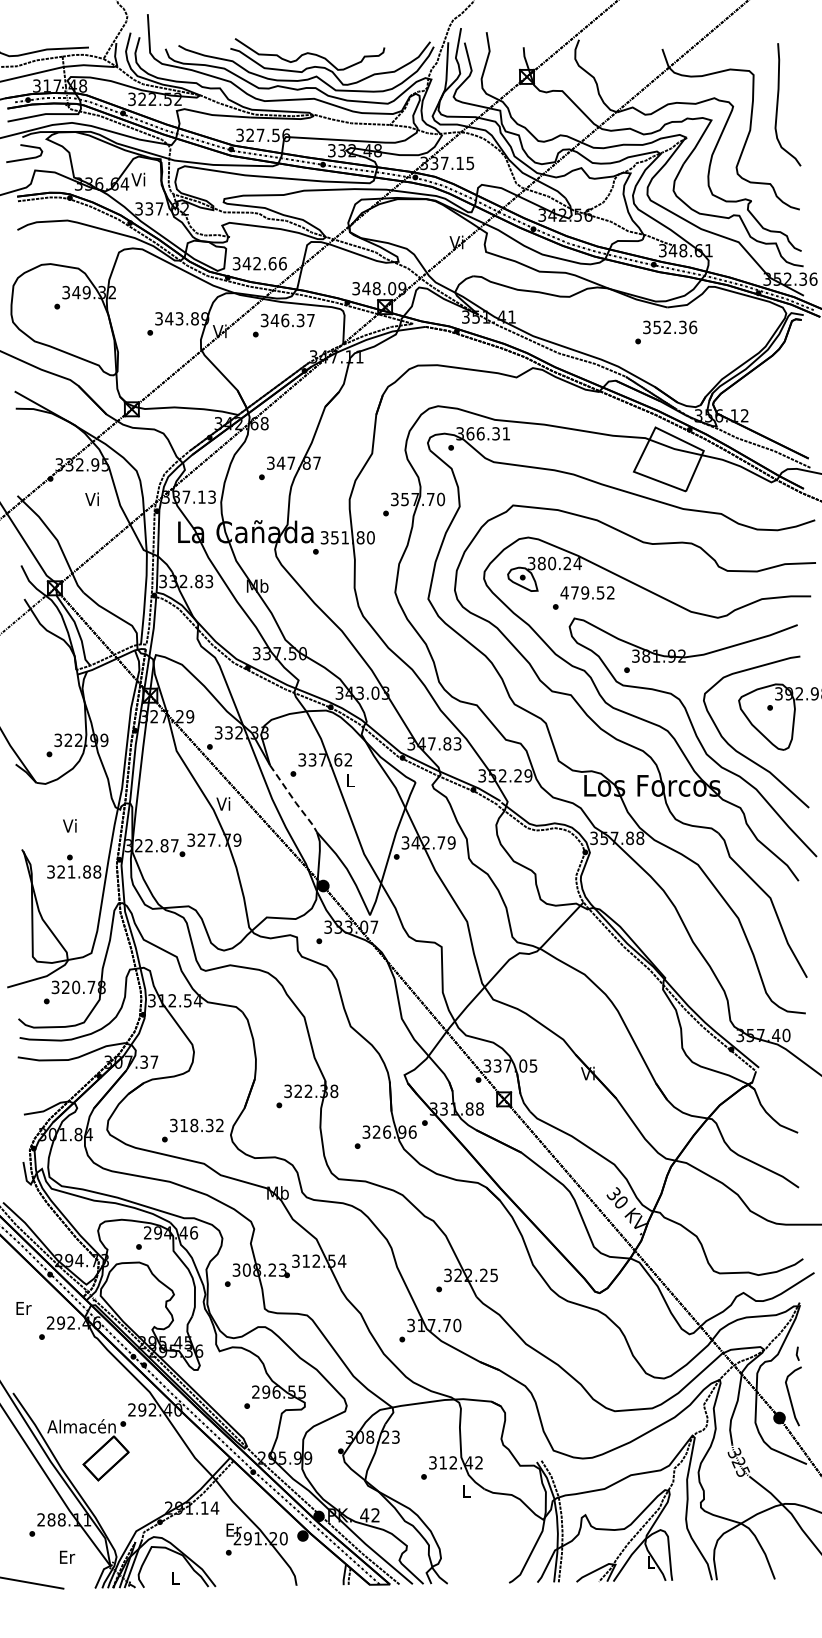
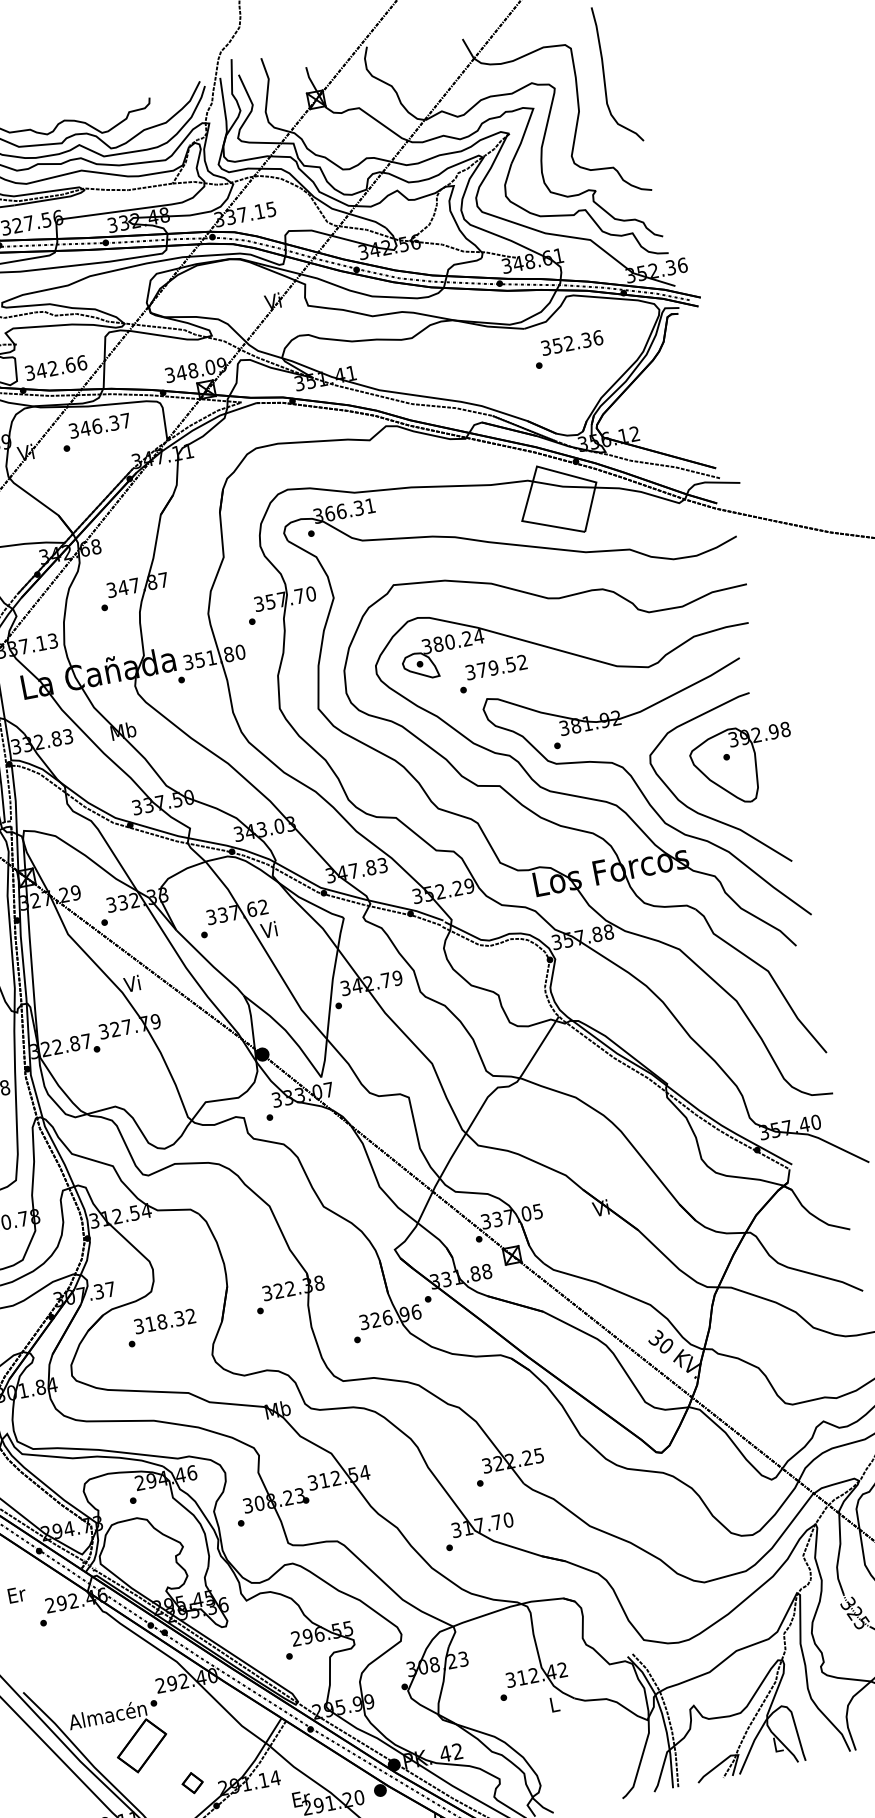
text: (666, 332) -> (569, 349), moved
text: (564, 592) -> (470, 671), 479.52 -> 379.52
text: (349, 780) -> (269, 930), L -> Vi
line: (294, 800) -> (211, 964), dashed -> solid
text: (192, 1130) -> (161, 1327), moved
part: (143, 1498) -> (192, 1782), added

